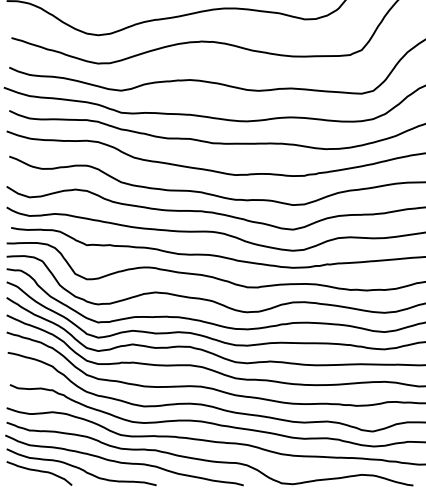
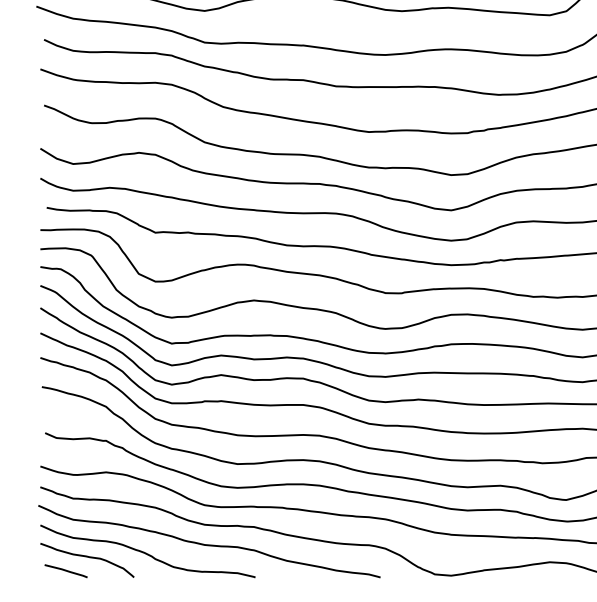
line: (24, 480) -> (65, 570), added

